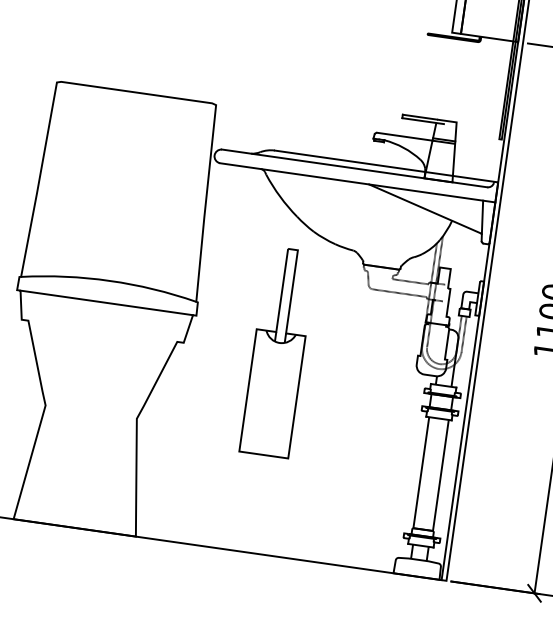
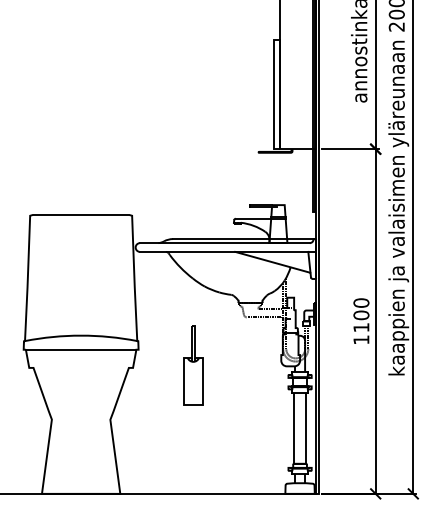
part: (278, 352) -> (193, 365), size x0.6

